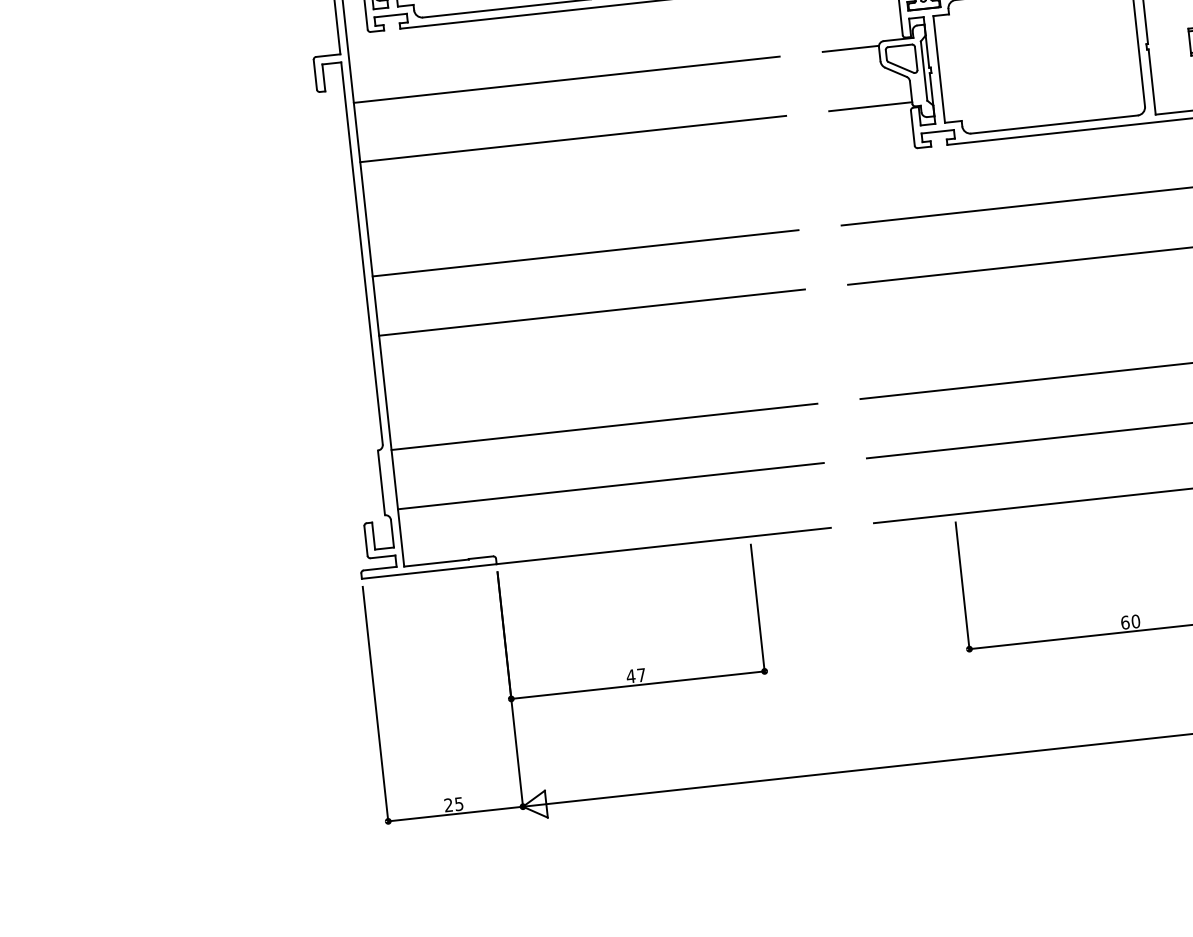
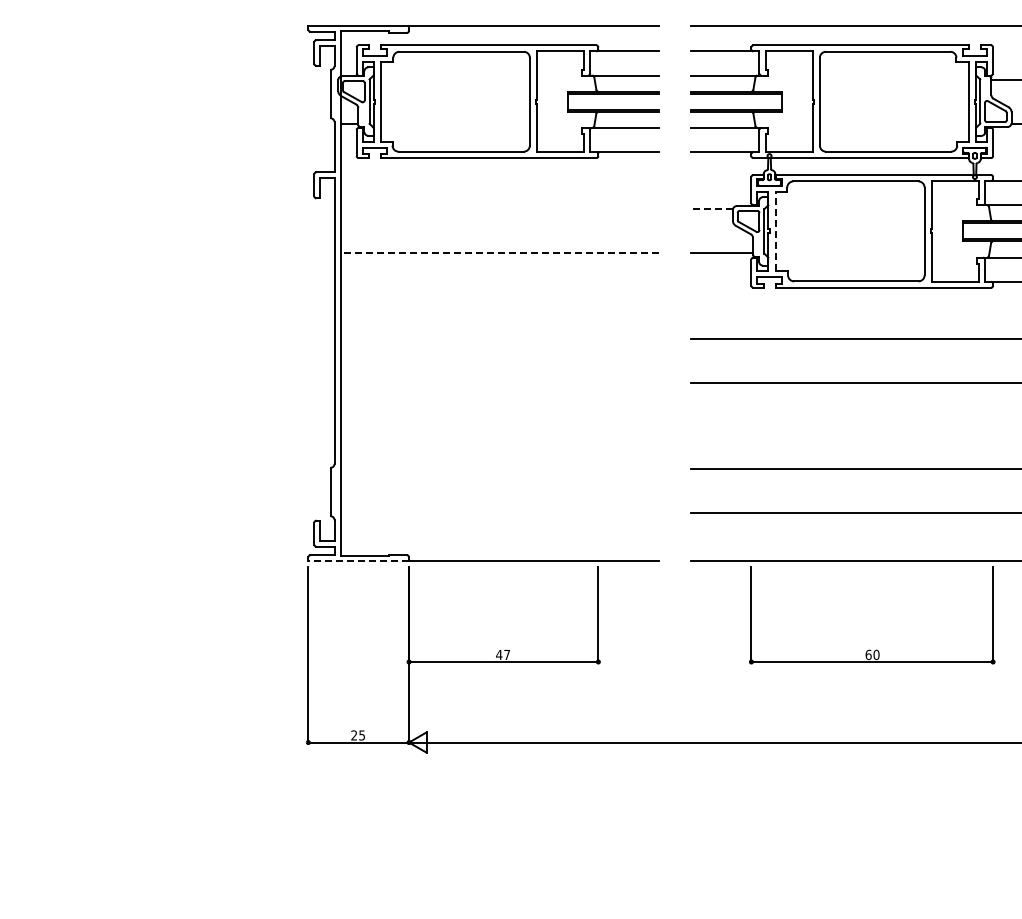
line: (850, 49) -> (711, 209), solid -> dashed
line: (939, 69) -> (775, 231), solid -> dashed
line: (566, 80) -> (499, 209), removed
line: (572, 139) -> (499, 253), solid -> dashed
line: (585, 252) -> (499, 338), removed
line: (591, 313) -> (499, 383), removed
line: (604, 426) -> (499, 468), removed
line: (610, 485) -> (499, 512), removed
line: (429, 571) -> (358, 561), solid -> dashed

